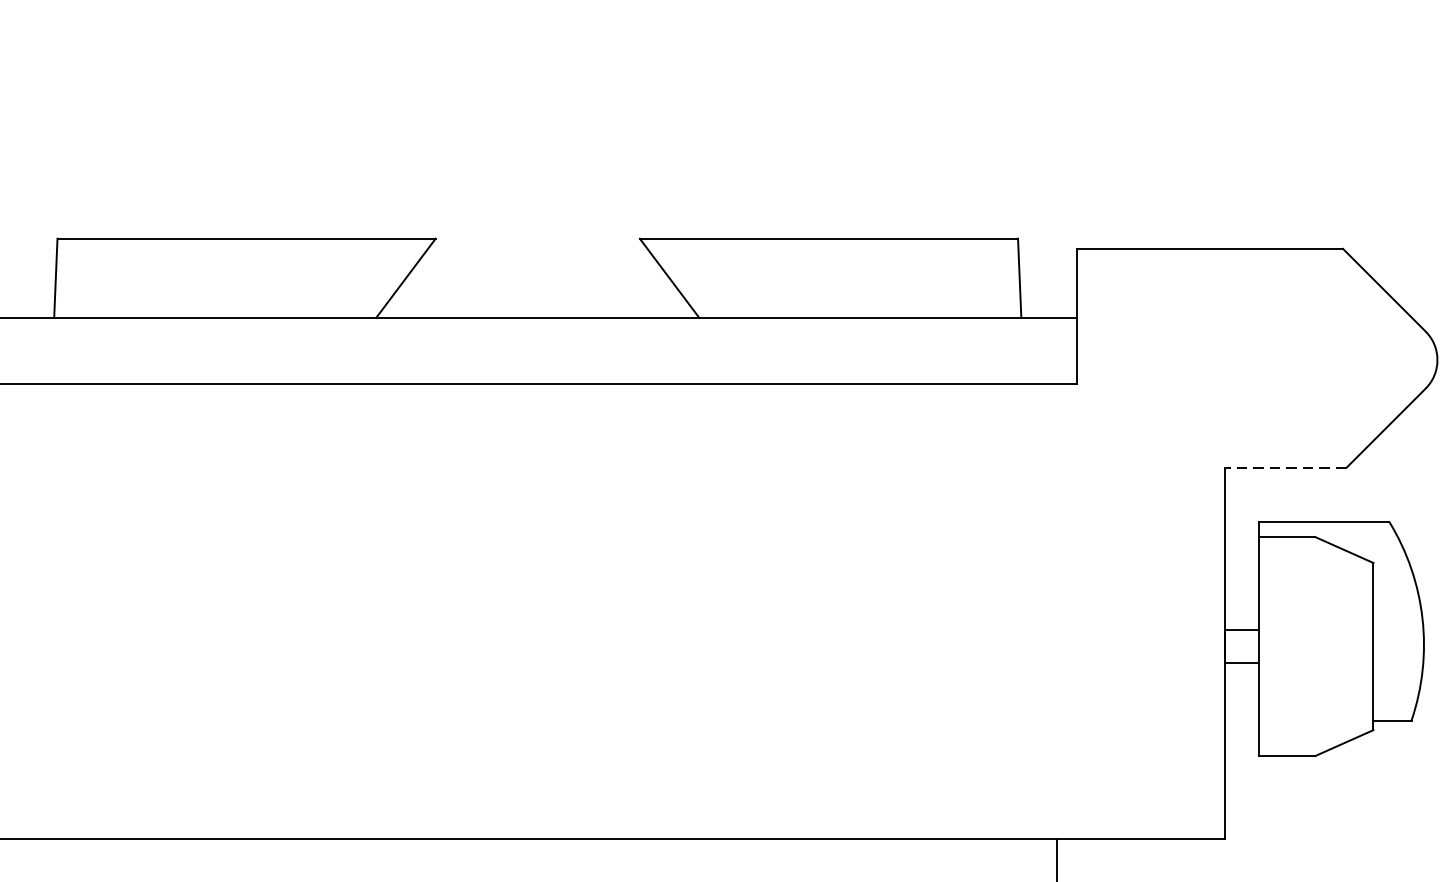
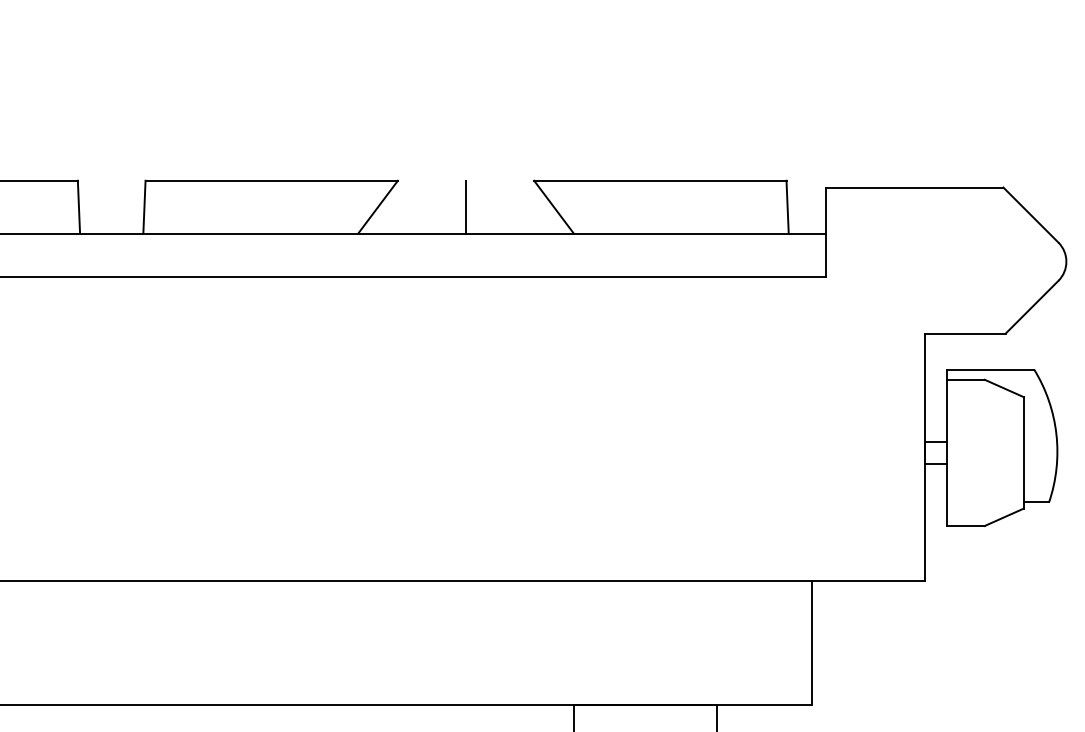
line: (538, 277) -> (466, 206), added
line: (1284, 467) -> (964, 333), dashed -> solid

